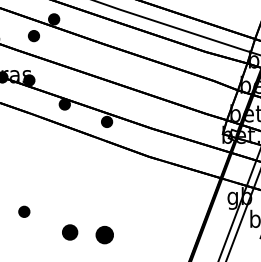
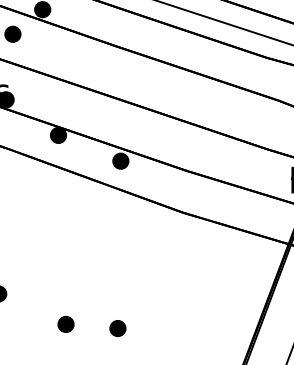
part: (69, 232) -> (65, 324), size x0.71
part: (105, 235) -> (118, 328), size x0.62

